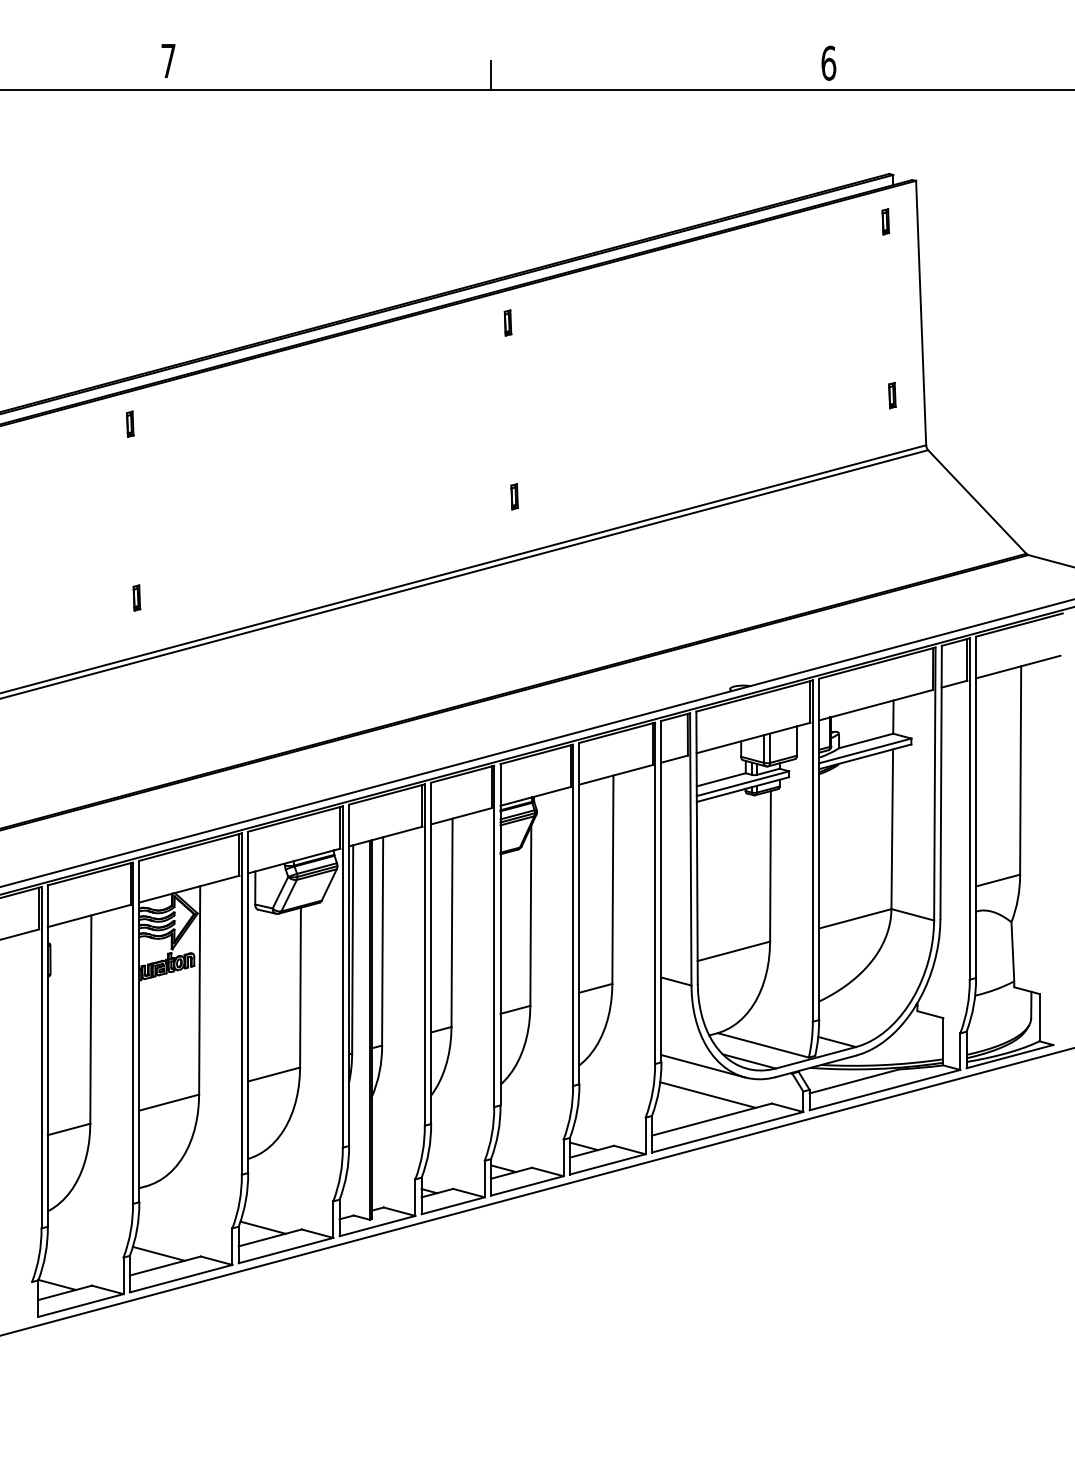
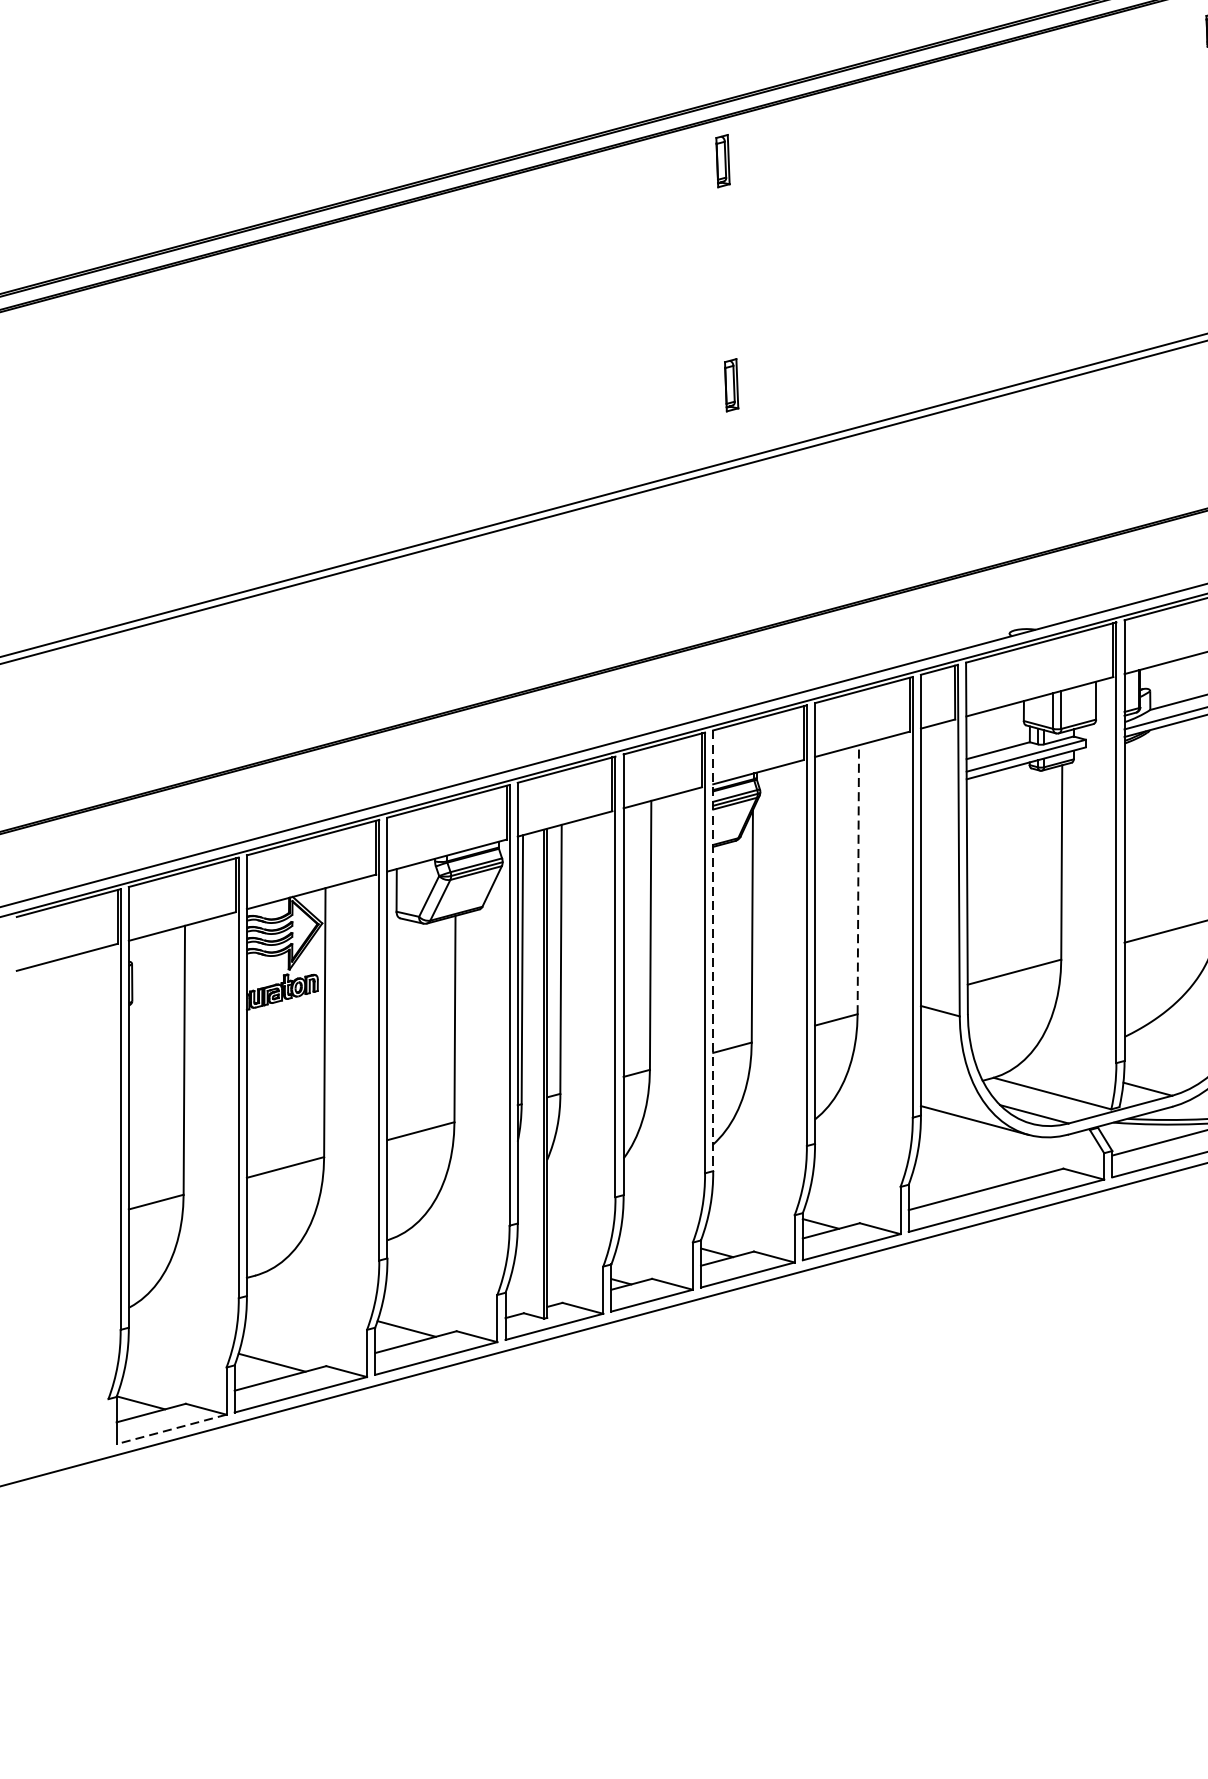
part: (507, 322) -> (722, 160), size x1.6
part: (130, 423) -> (235, 290), removed
part: (514, 496) -> (731, 384), size x1.6
part: (136, 597) -> (243, 515), removed
line: (612, 879) -> (857, 879), solid -> dashed
line: (500, 934) -> (713, 950), solid -> dashed
line: (707, 1094) -> (980, 1156), removed
line: (80, 1305) -> (170, 1429), solid -> dashed

